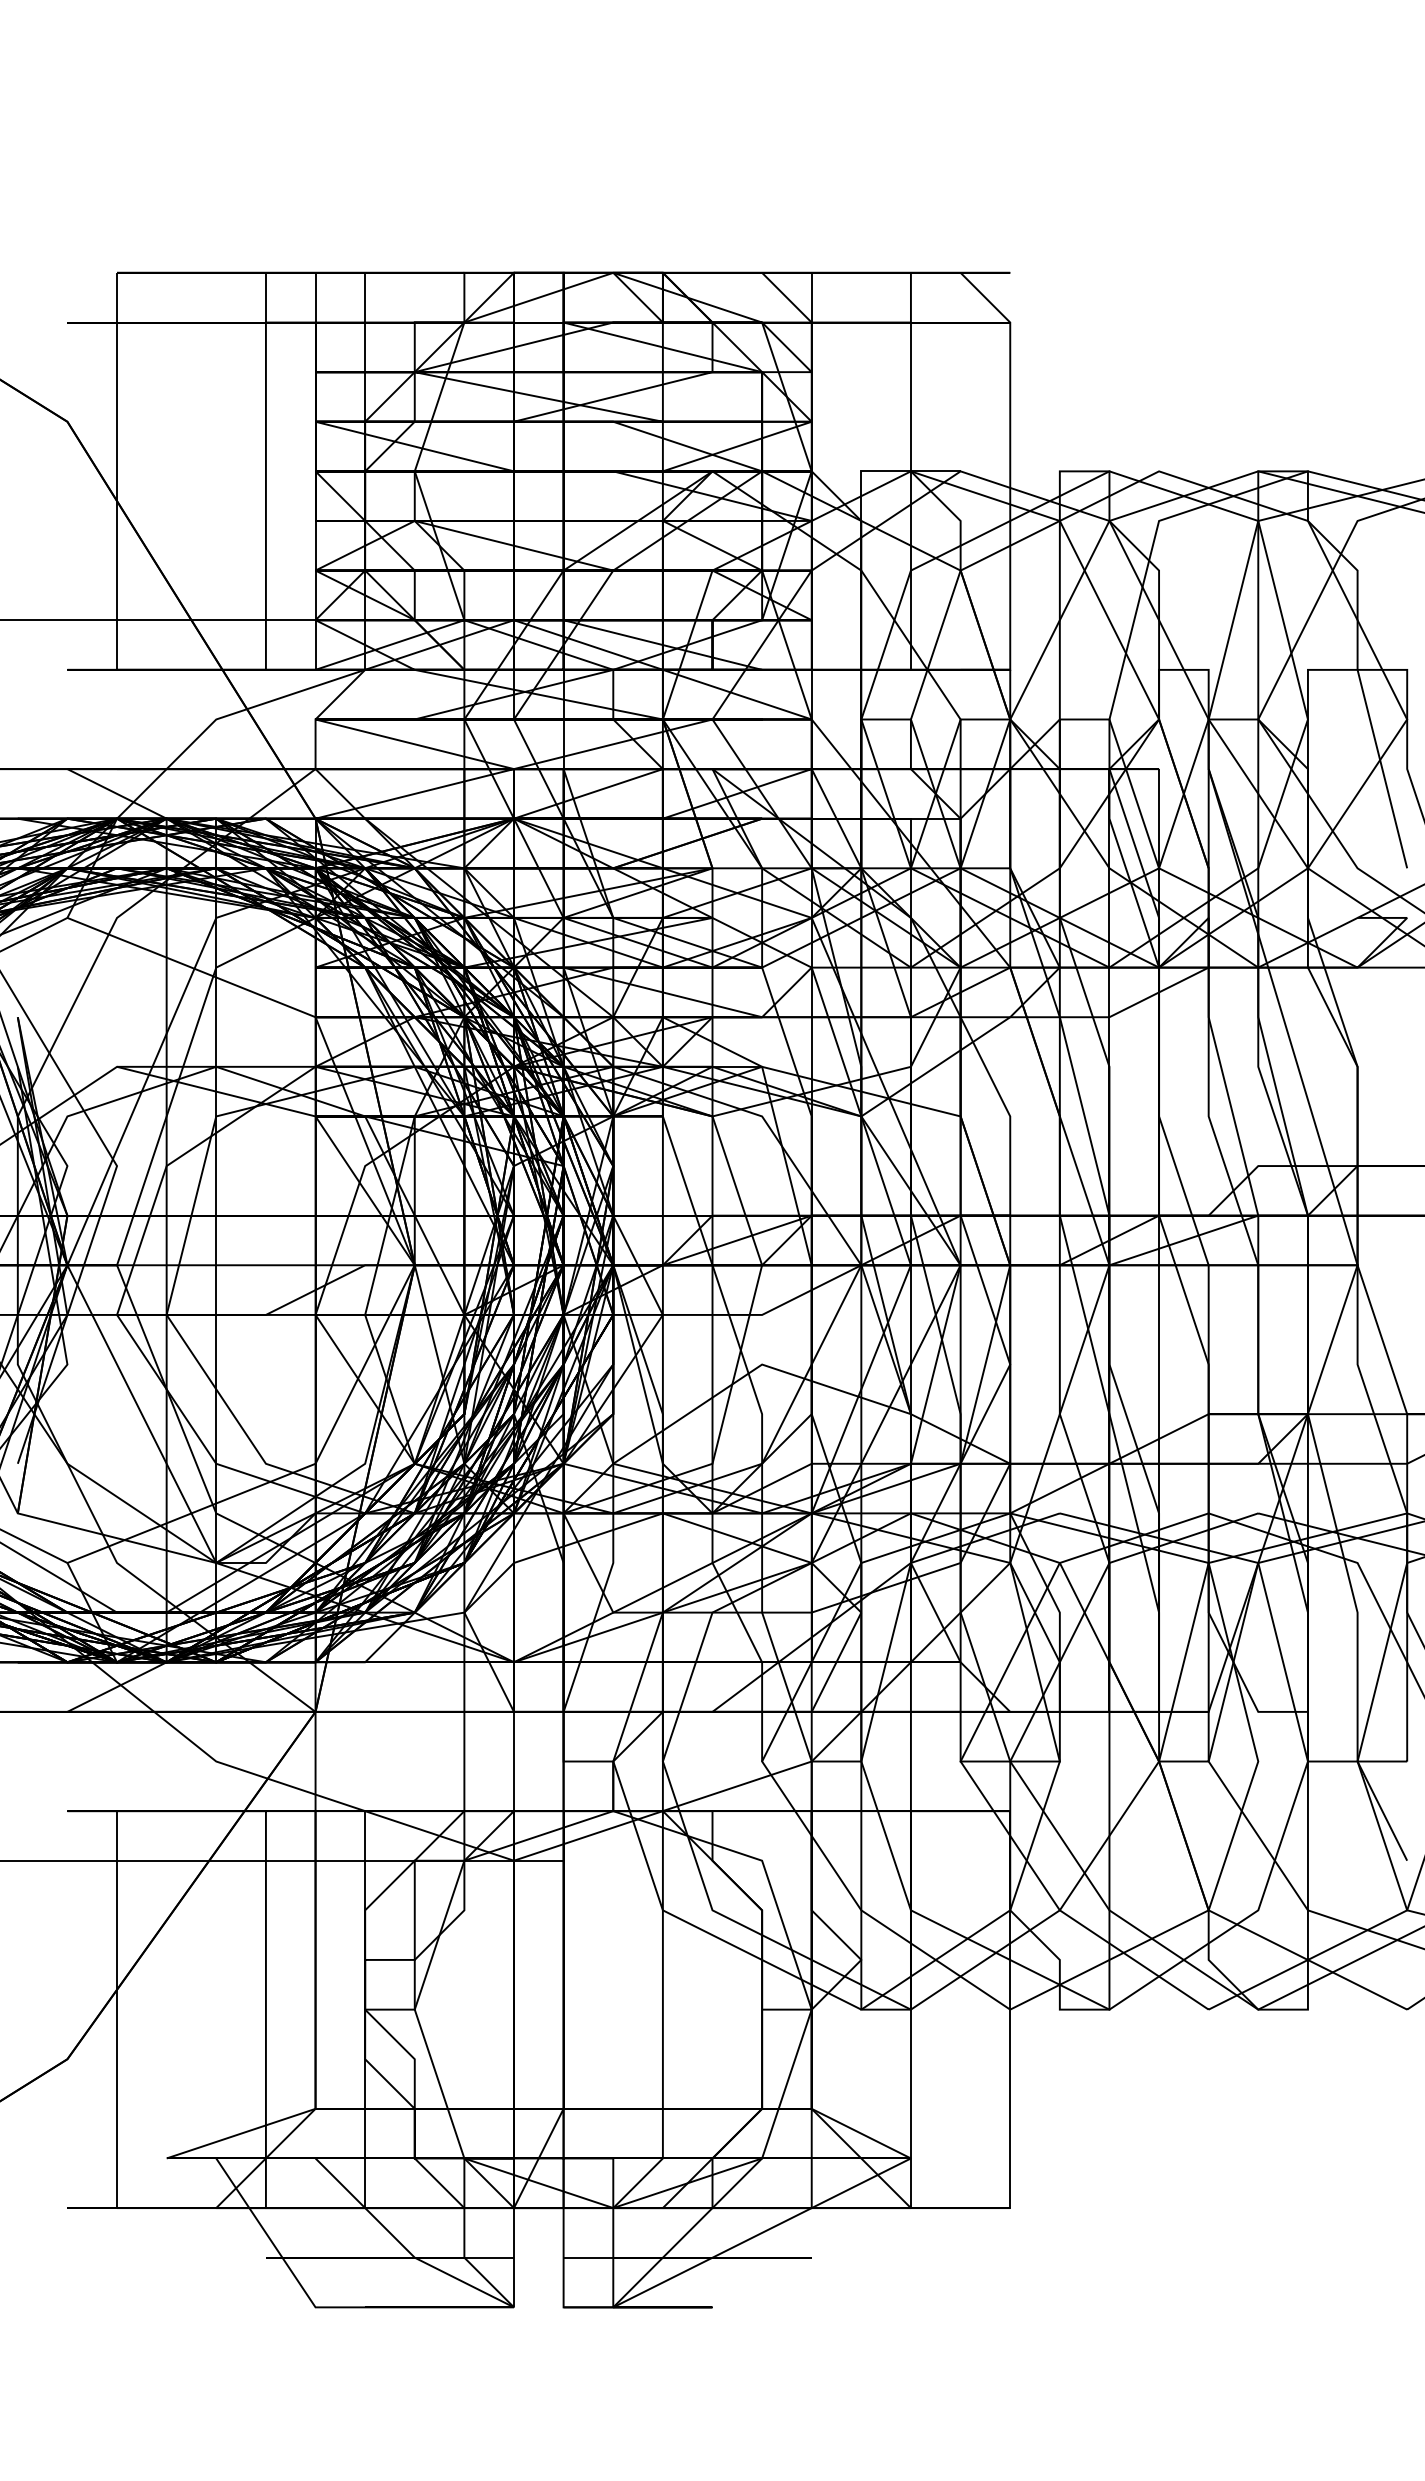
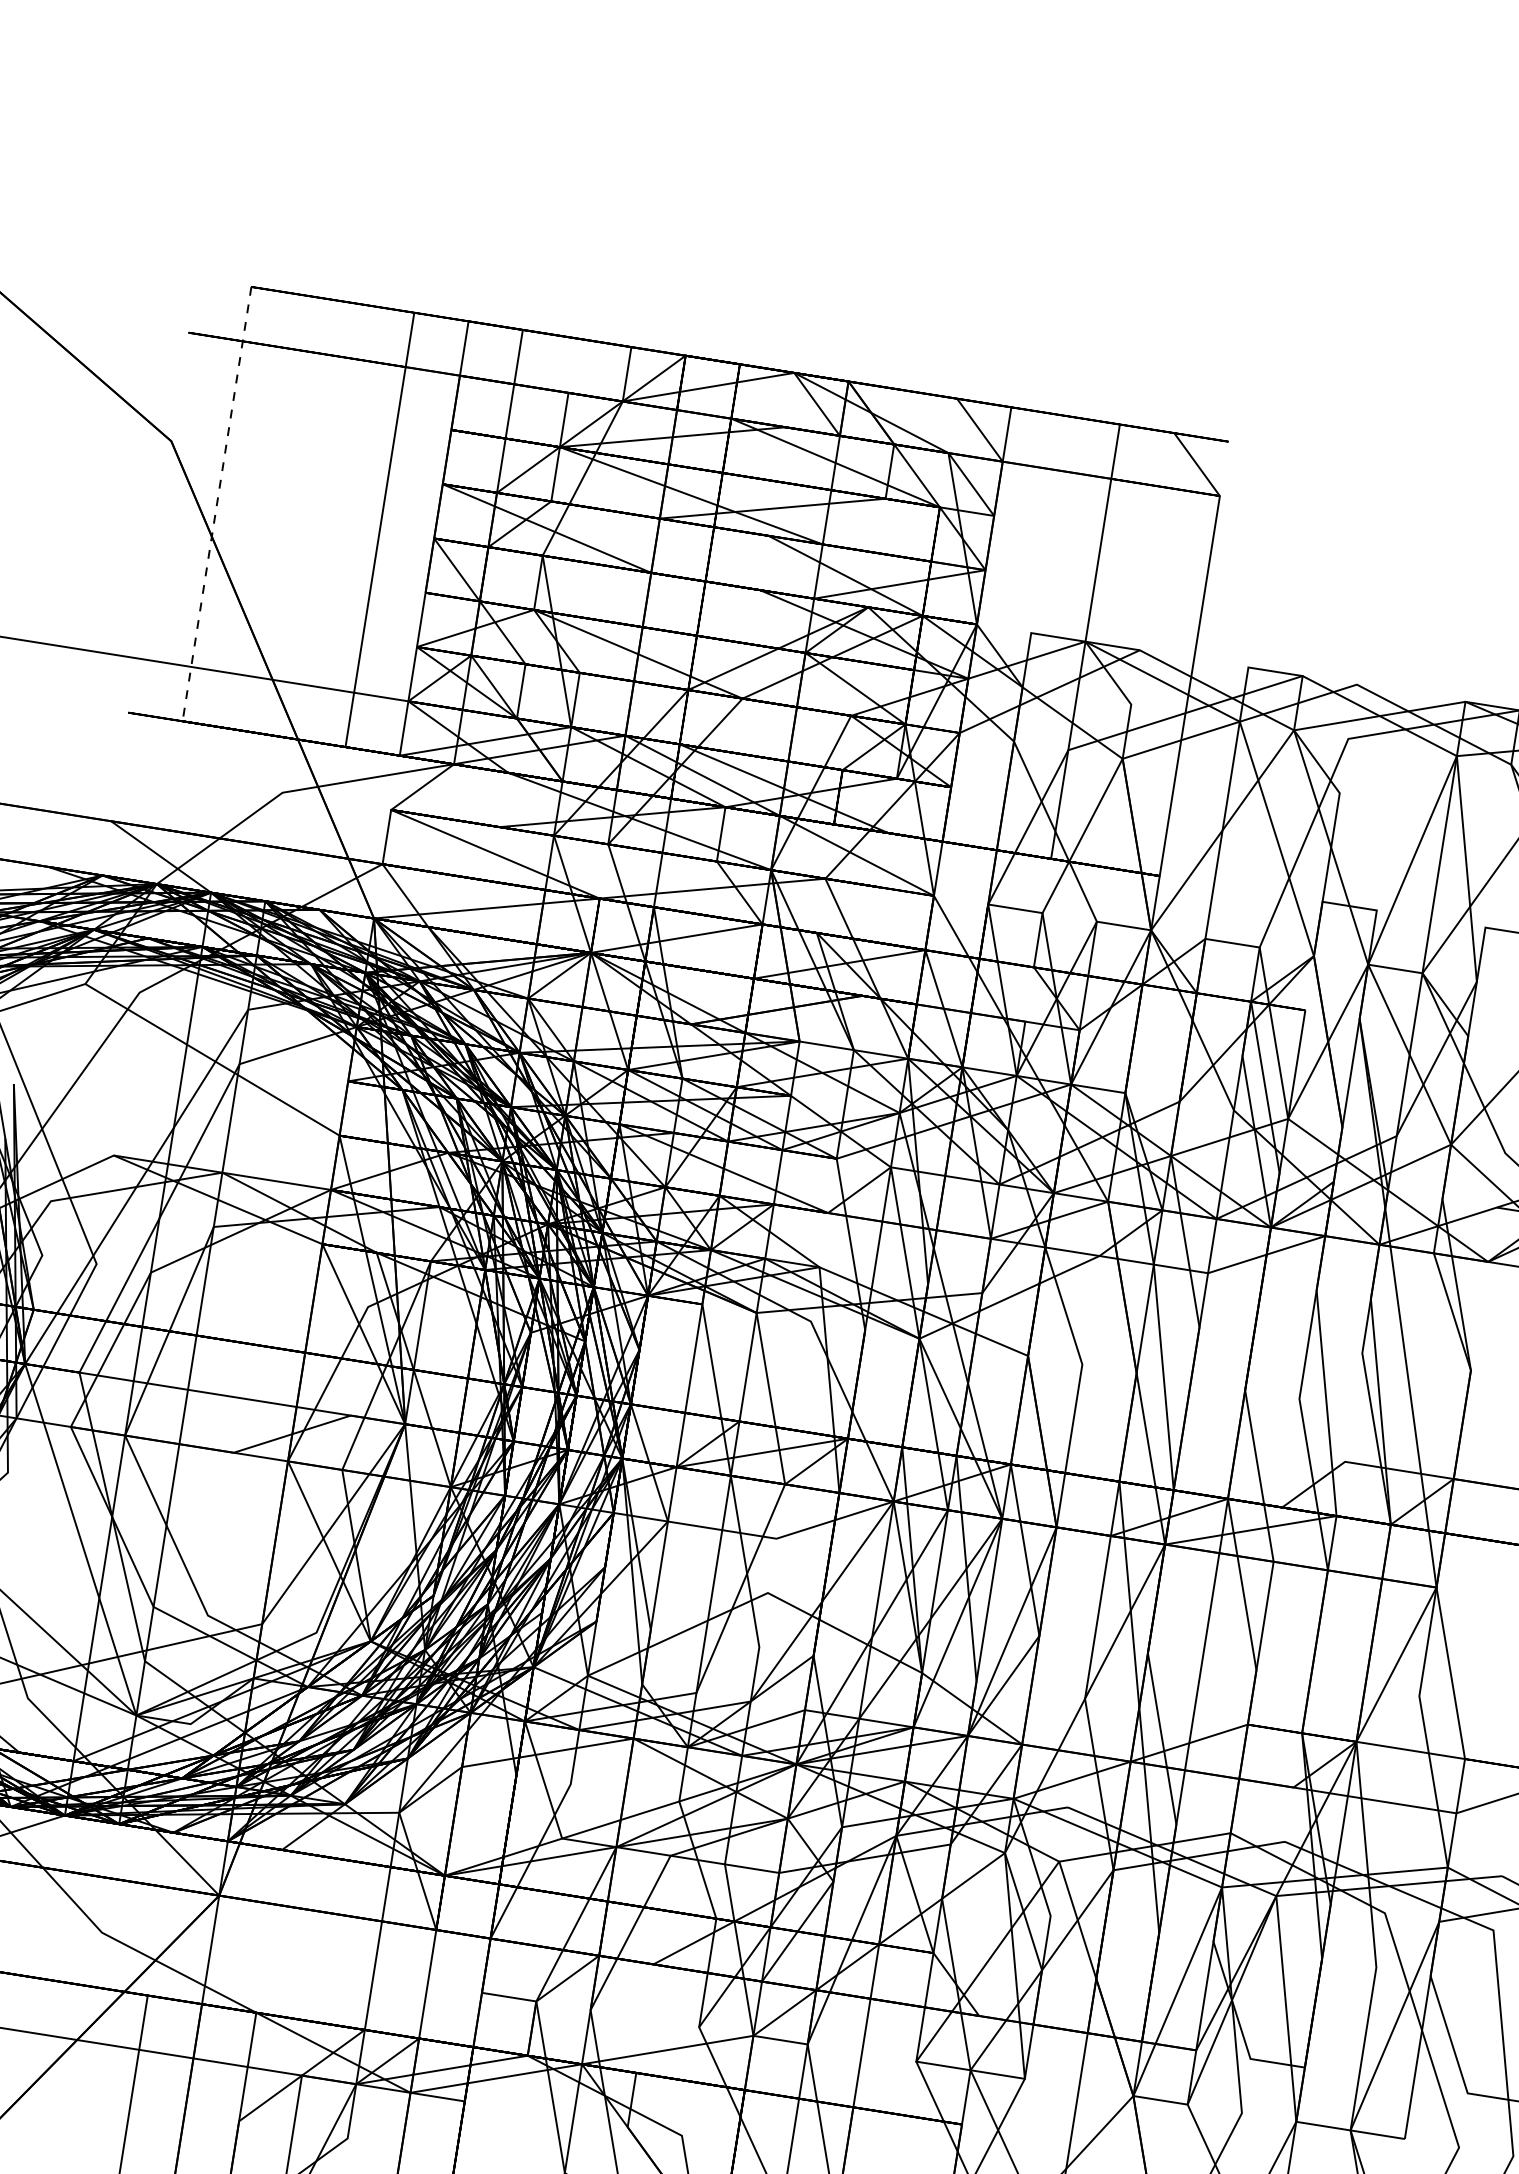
line: (117, 471) -> (217, 504), solid -> dashed

